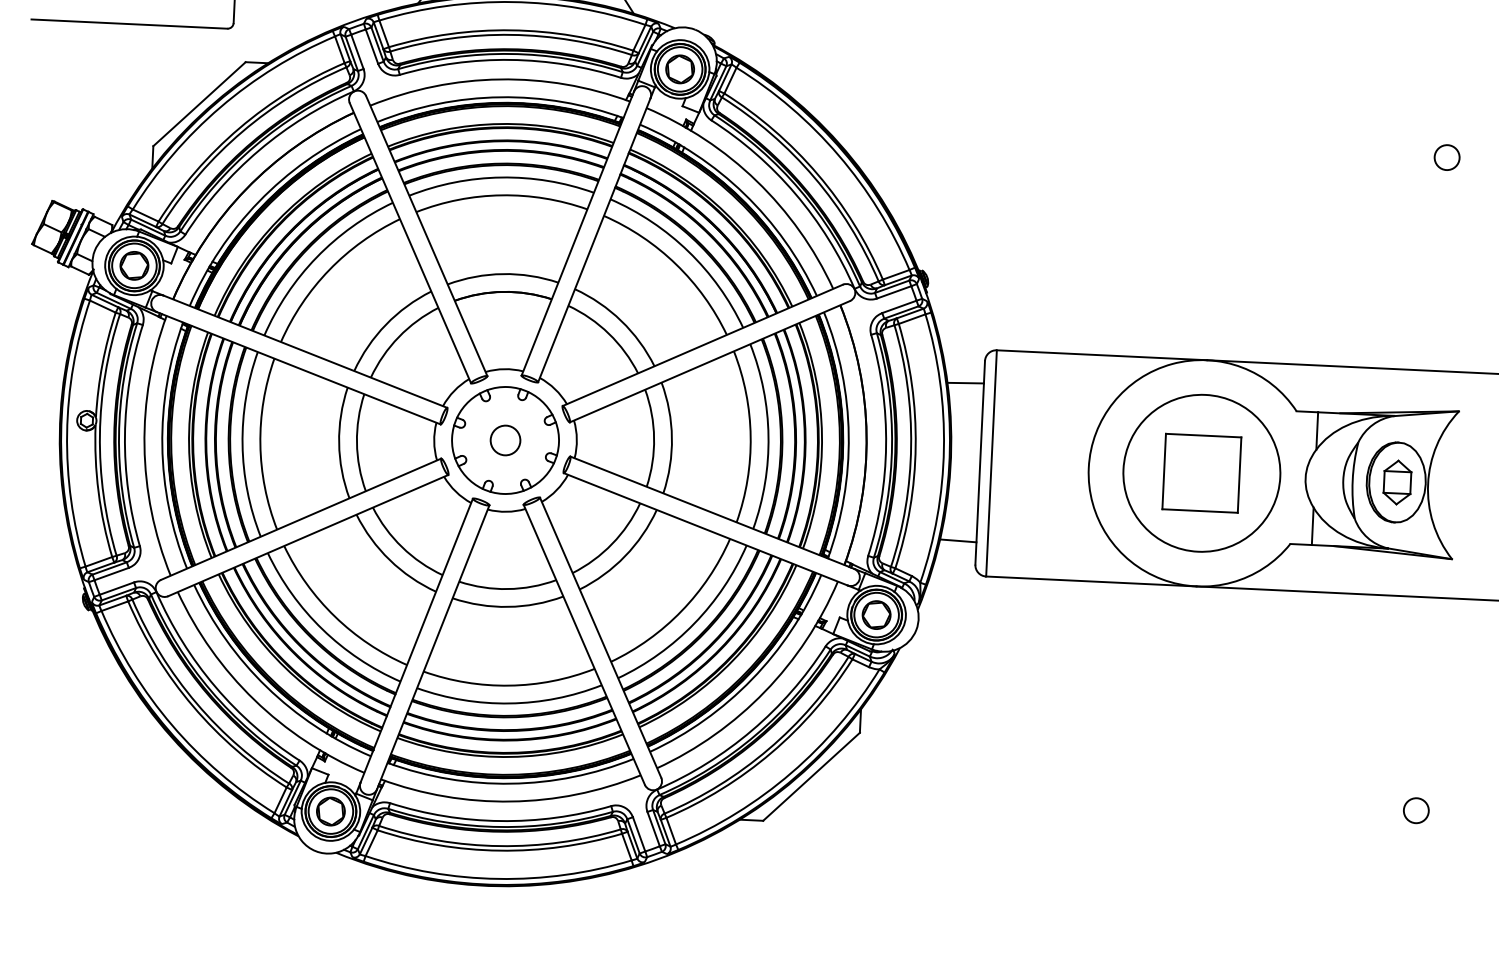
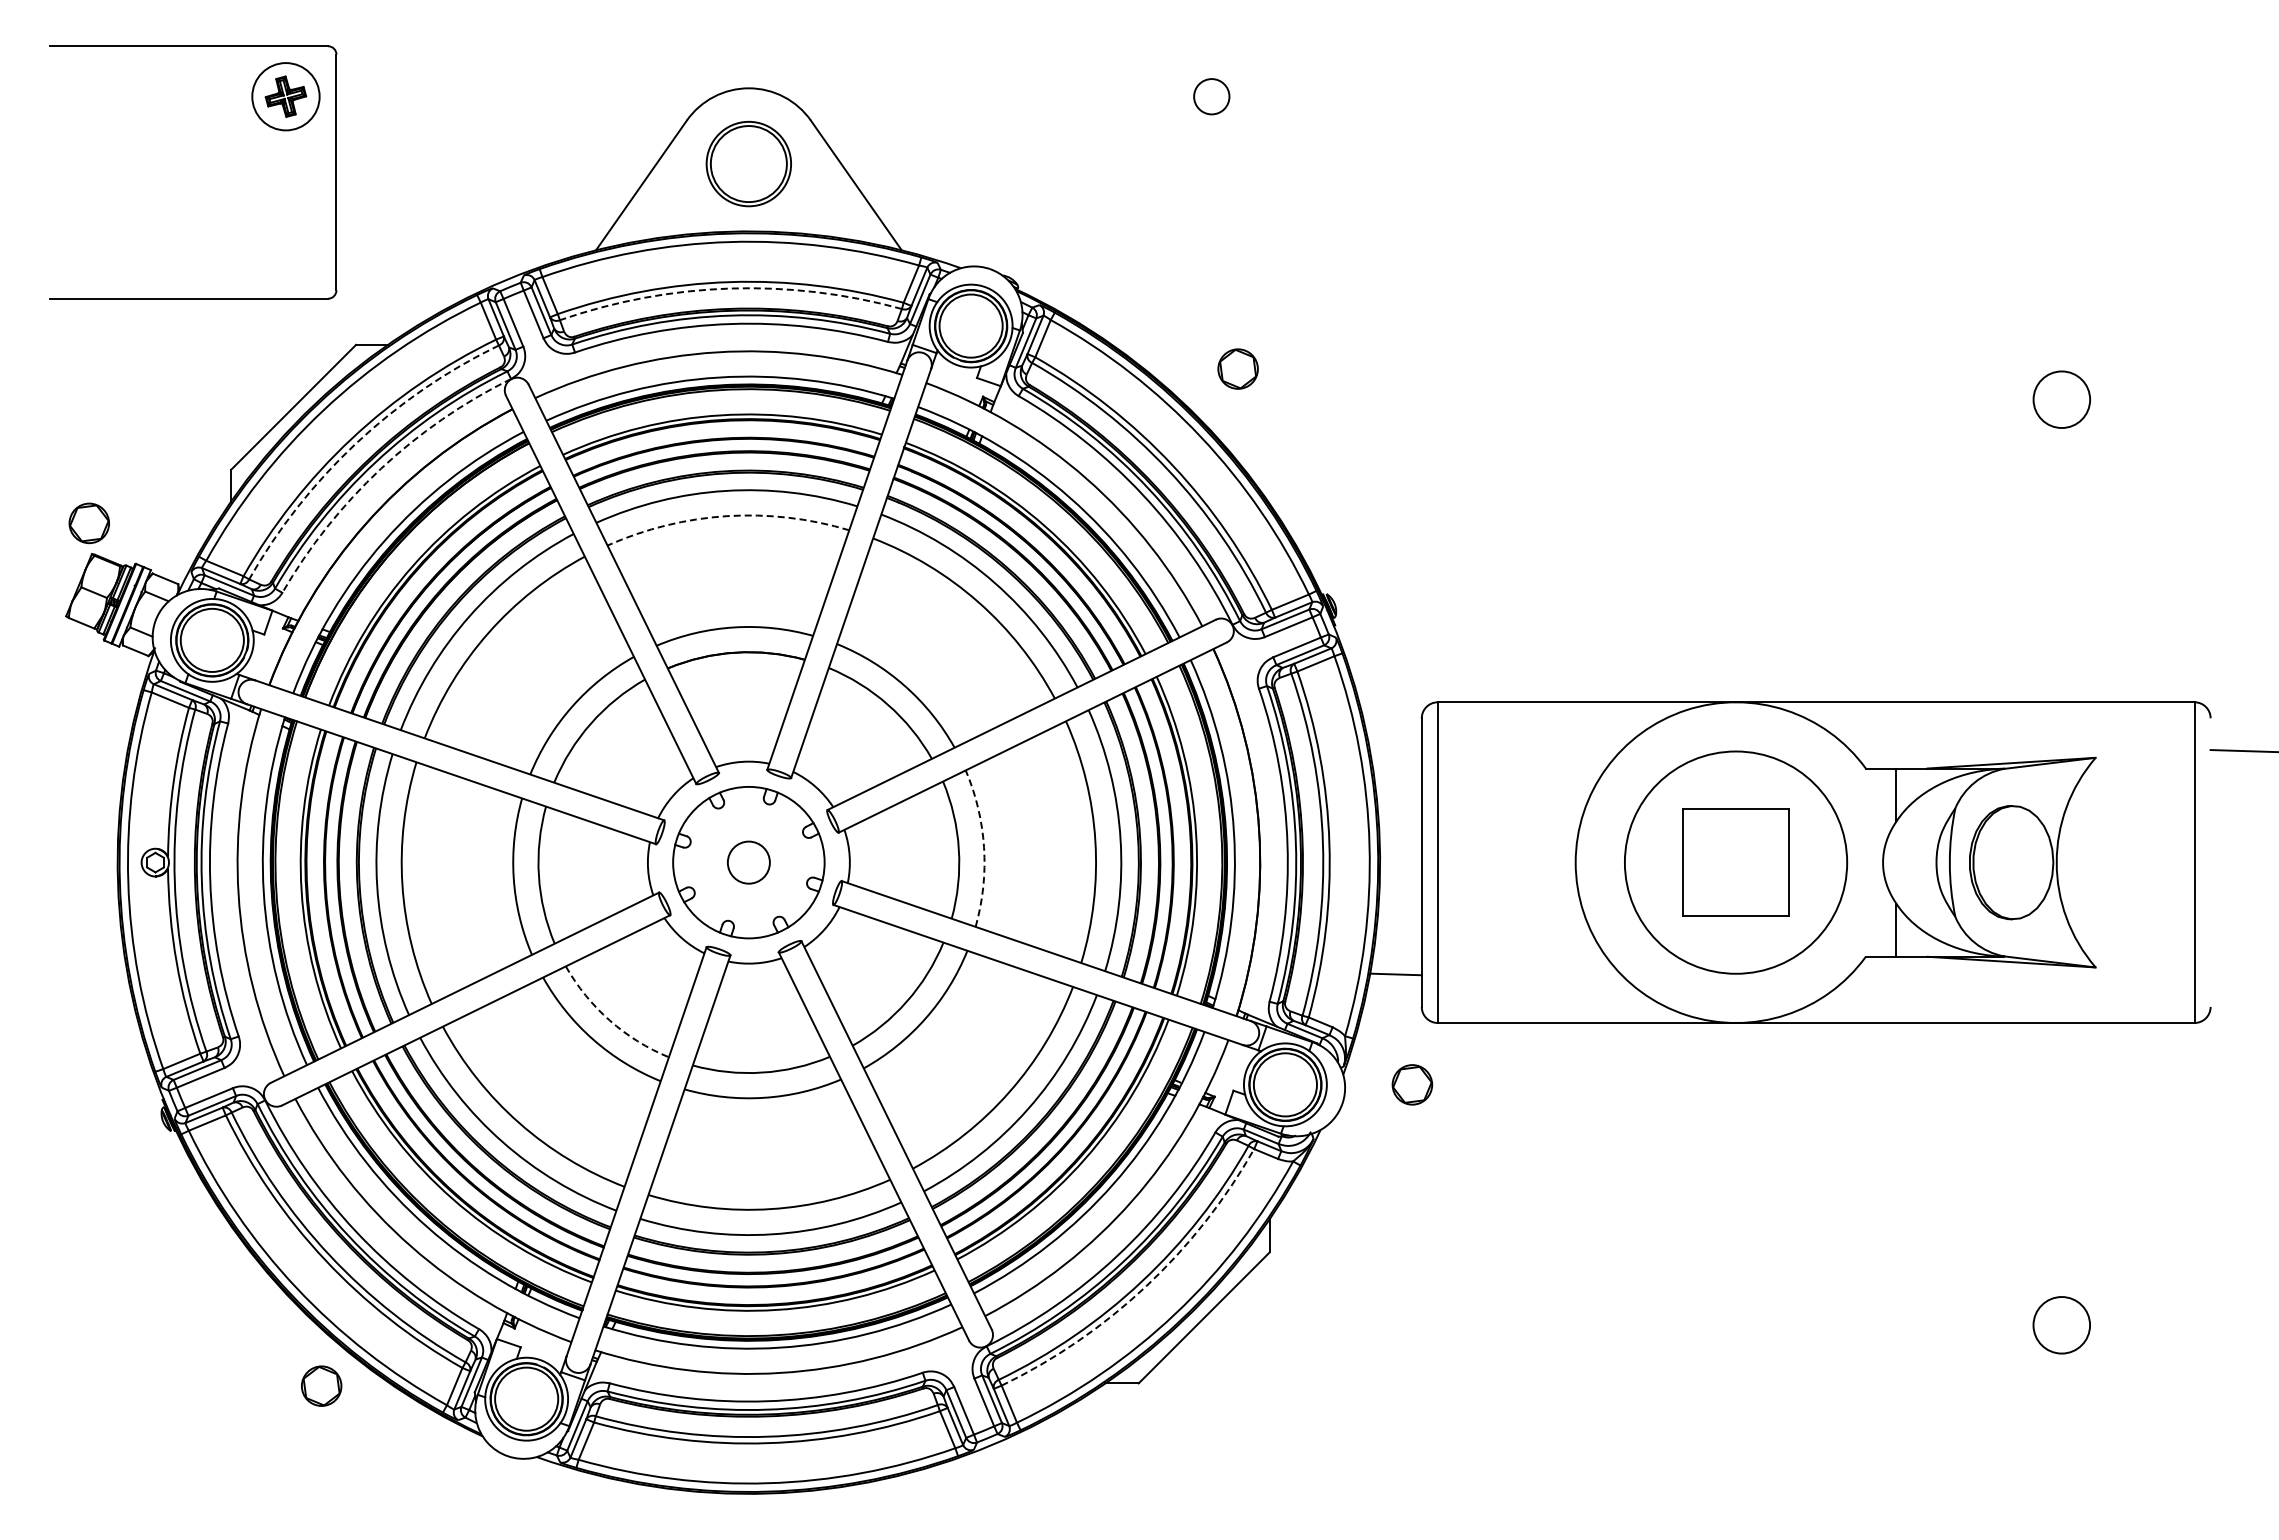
arc: (511, 34) -> (730, 288), solid -> dashed
part: (679, 68) -> (1237, 368), moved
arc: (242, 131) -> (356, 443), solid -> dashed
arc: (258, 150) -> (380, 468), solid -> dashed
circle: (1446, 157) -> (2061, 399), size x1.6
arc: (501, 195) -> (727, 516), solid -> dashed
part: (133, 265) -> (88, 523), moved
line: (965, 382) -> (1395, 750), removed
arc: (672, 437) -> (984, 847), solid -> dashed
part: (1397, 482) -> (2013, 862), removed
arc: (401, 547) -> (609, 1020), solid -> dashed
part: (876, 614) -> (1412, 1084), moved
arc: (771, 752) -> (1145, 1286), solid -> dashed
circle: (1416, 810) -> (2061, 1325), size x1.6
part: (330, 811) -> (321, 1385), moved

